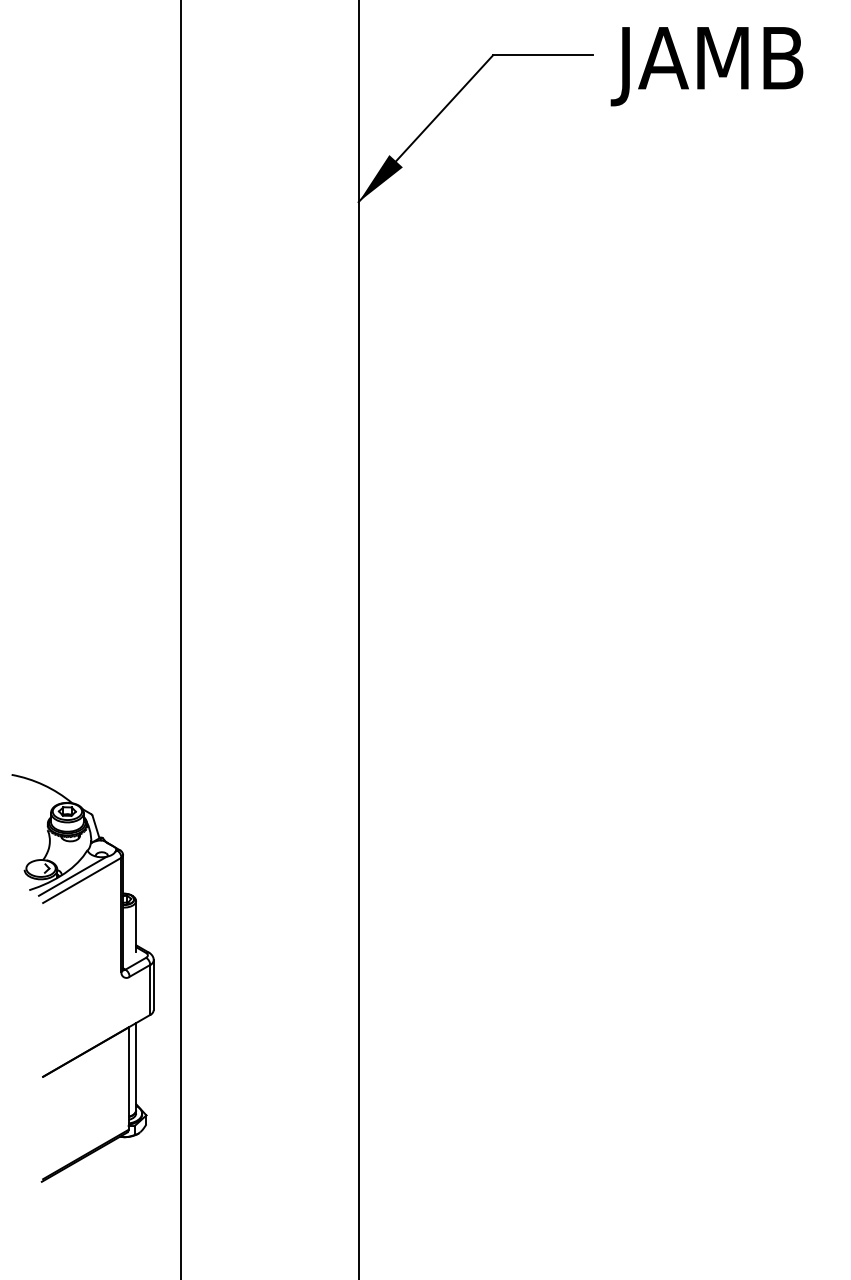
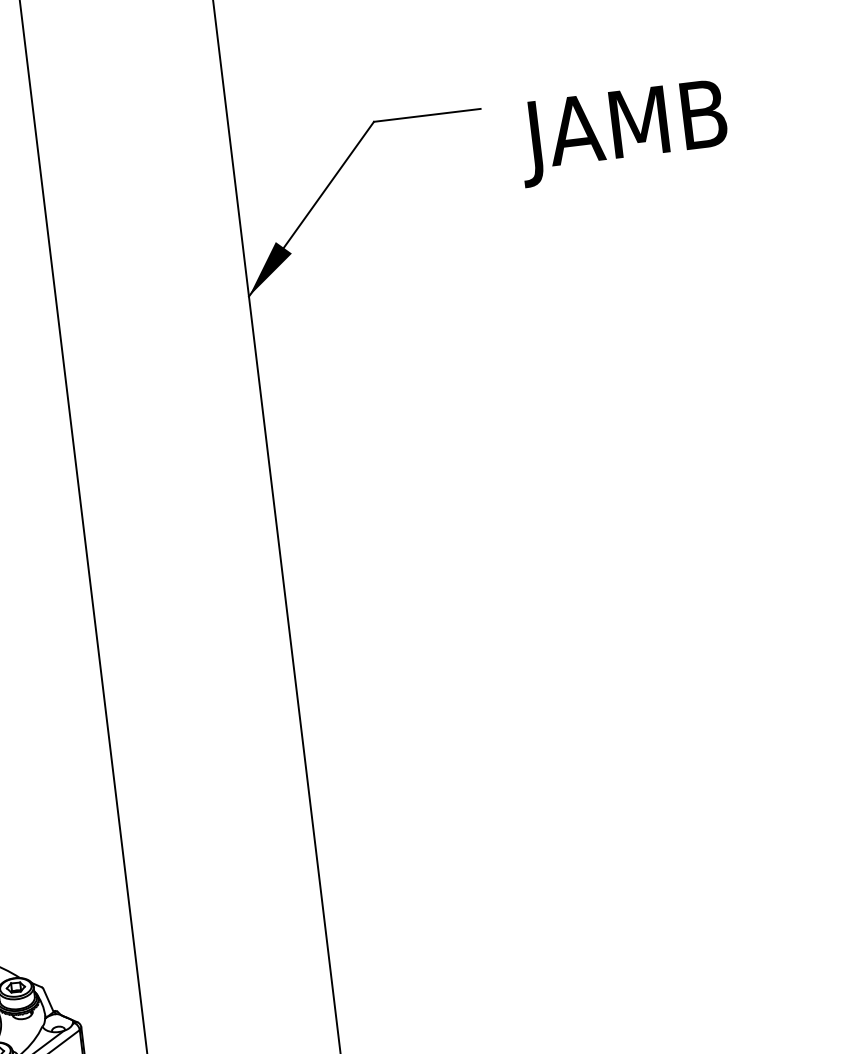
text: (706, 66) -> (622, 133), moved

